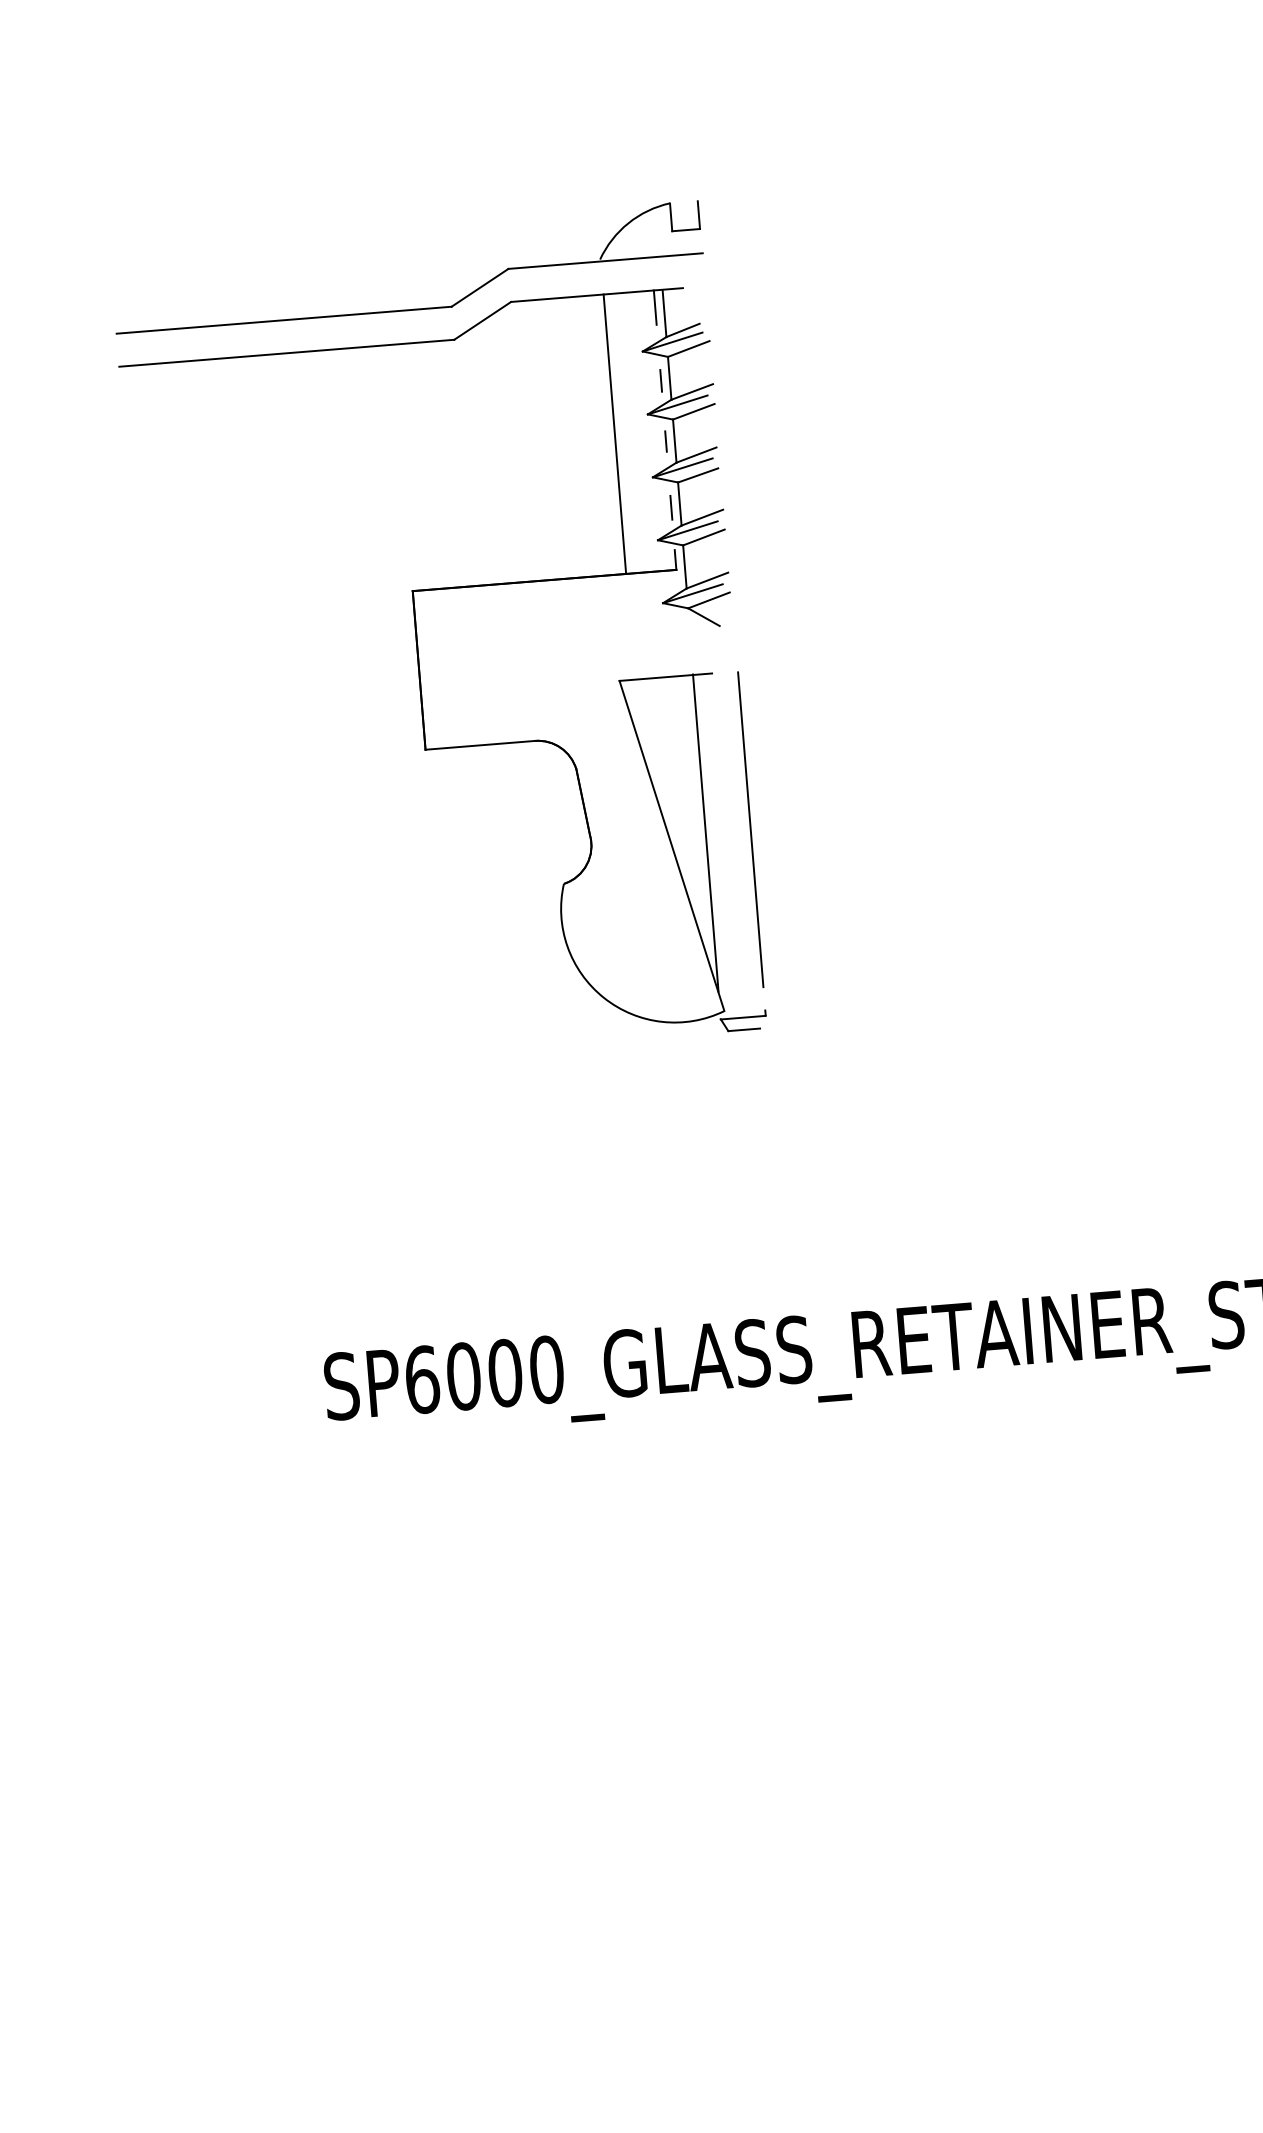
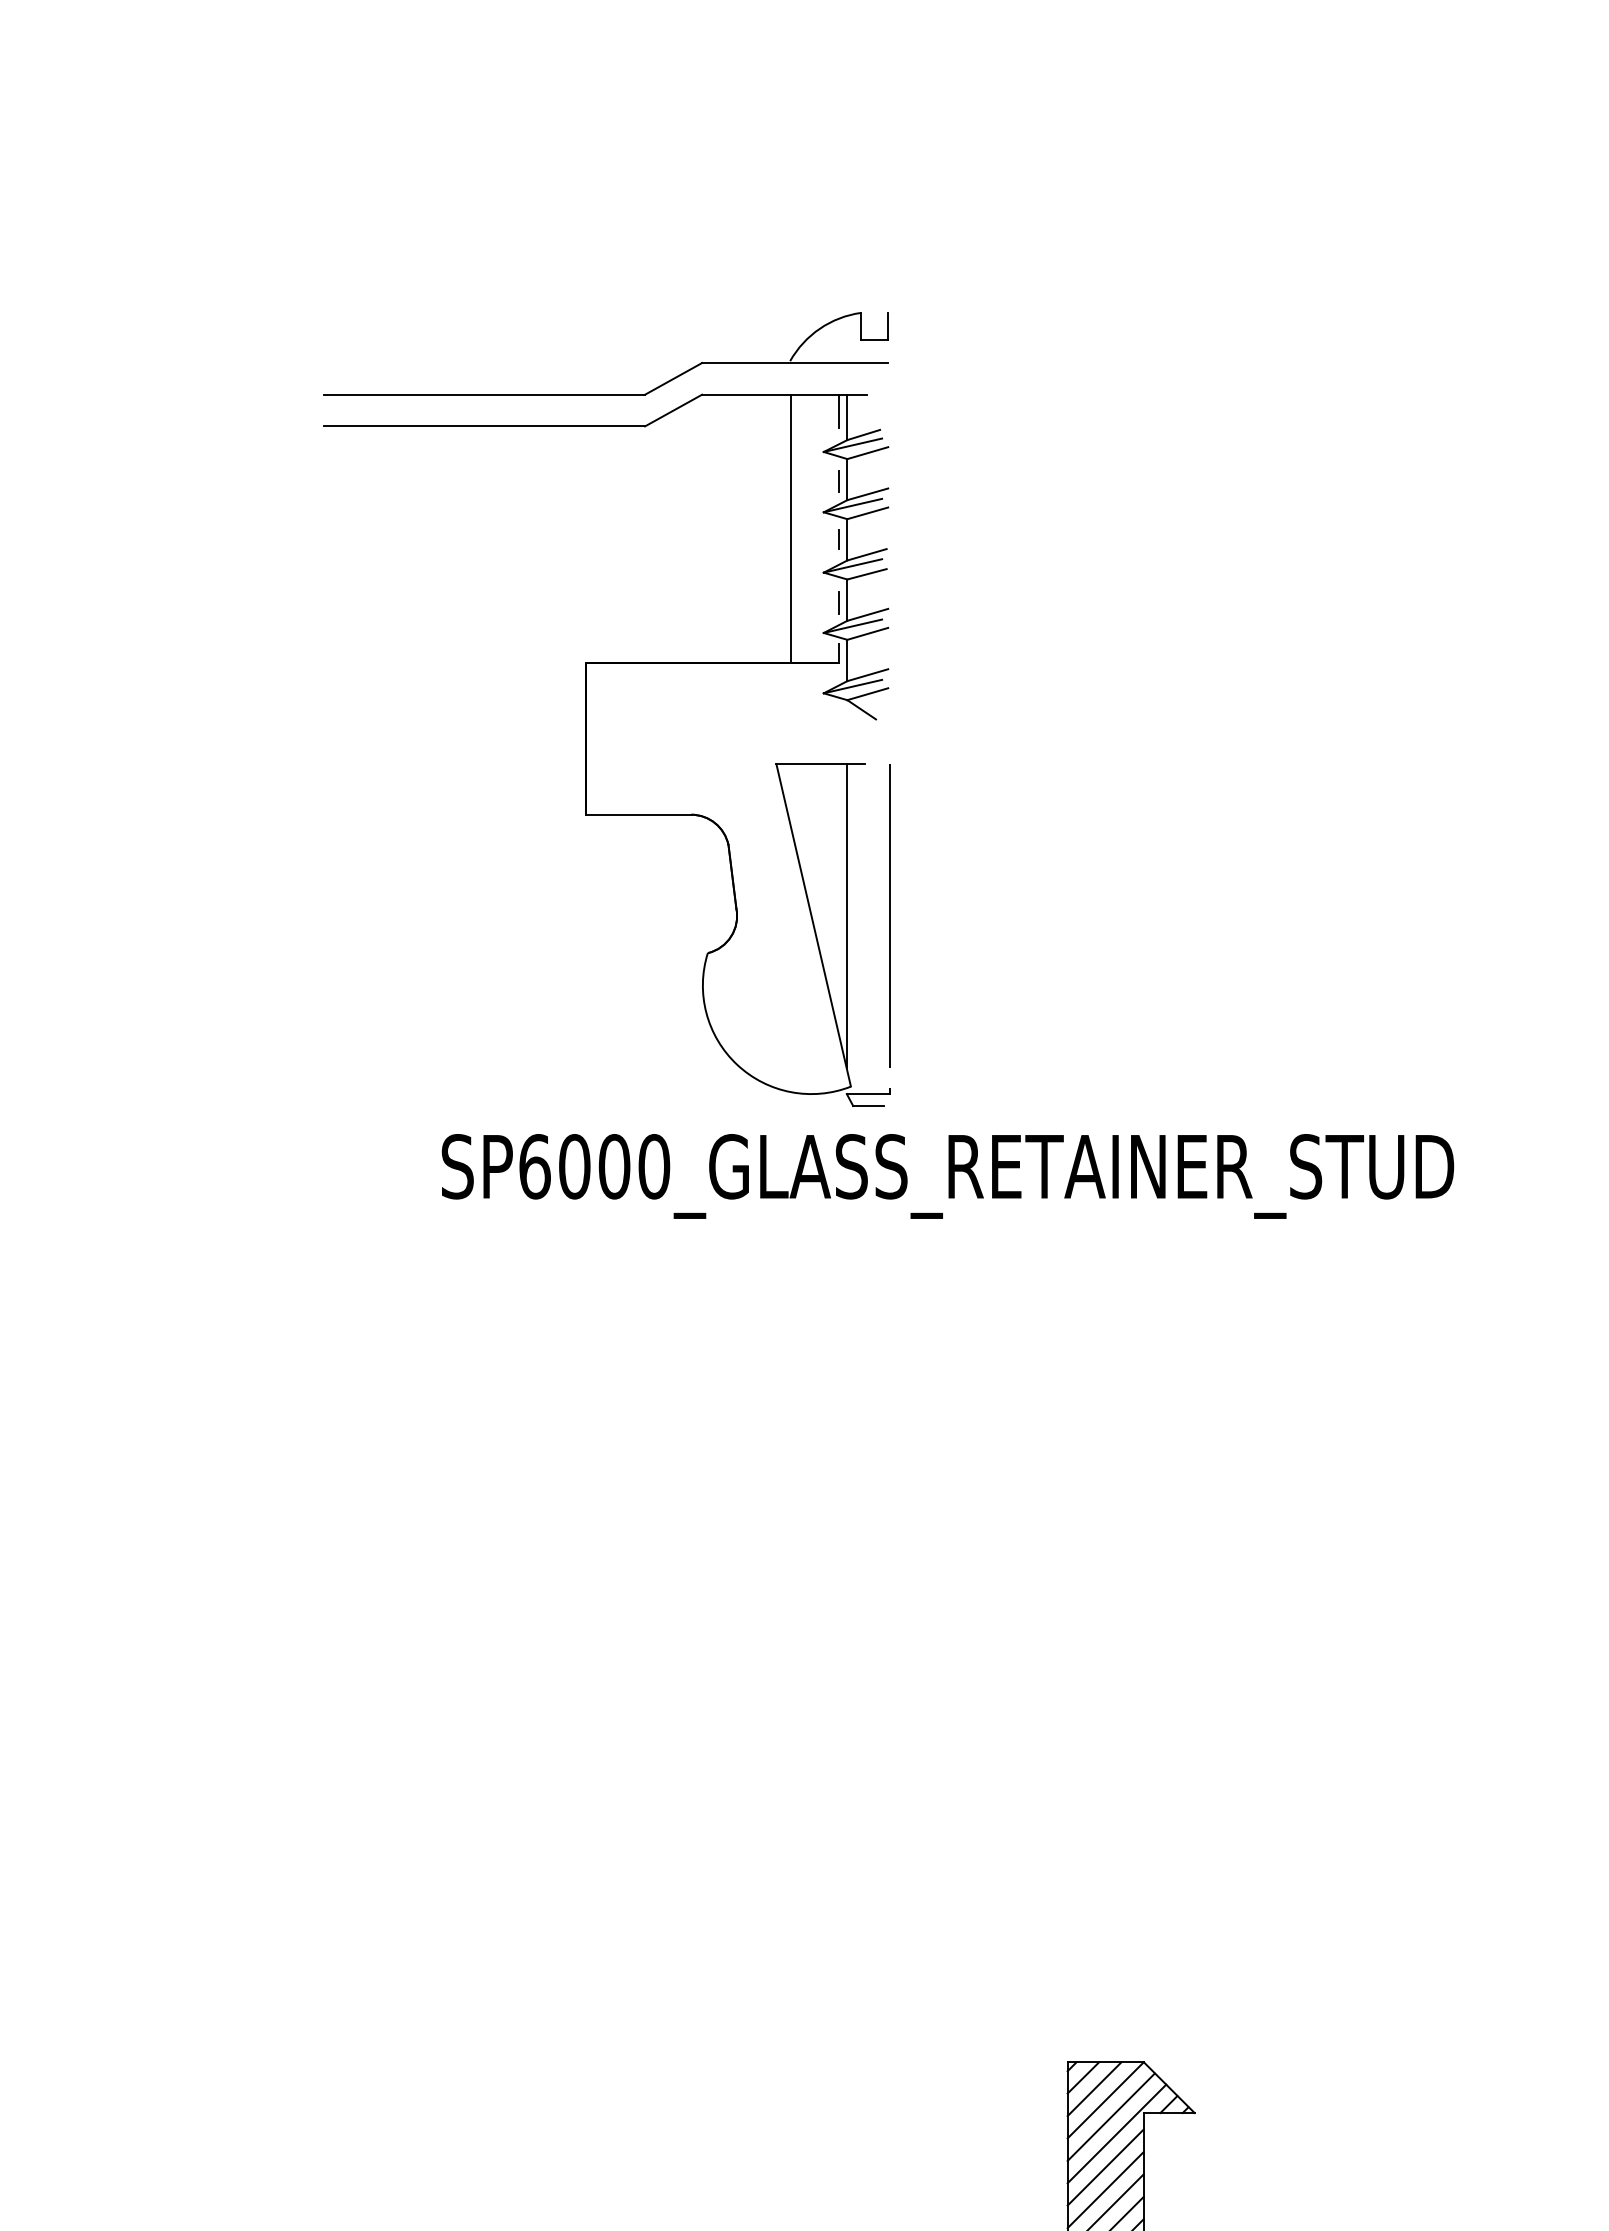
part: (416, 639) -> (586, 709), moved

